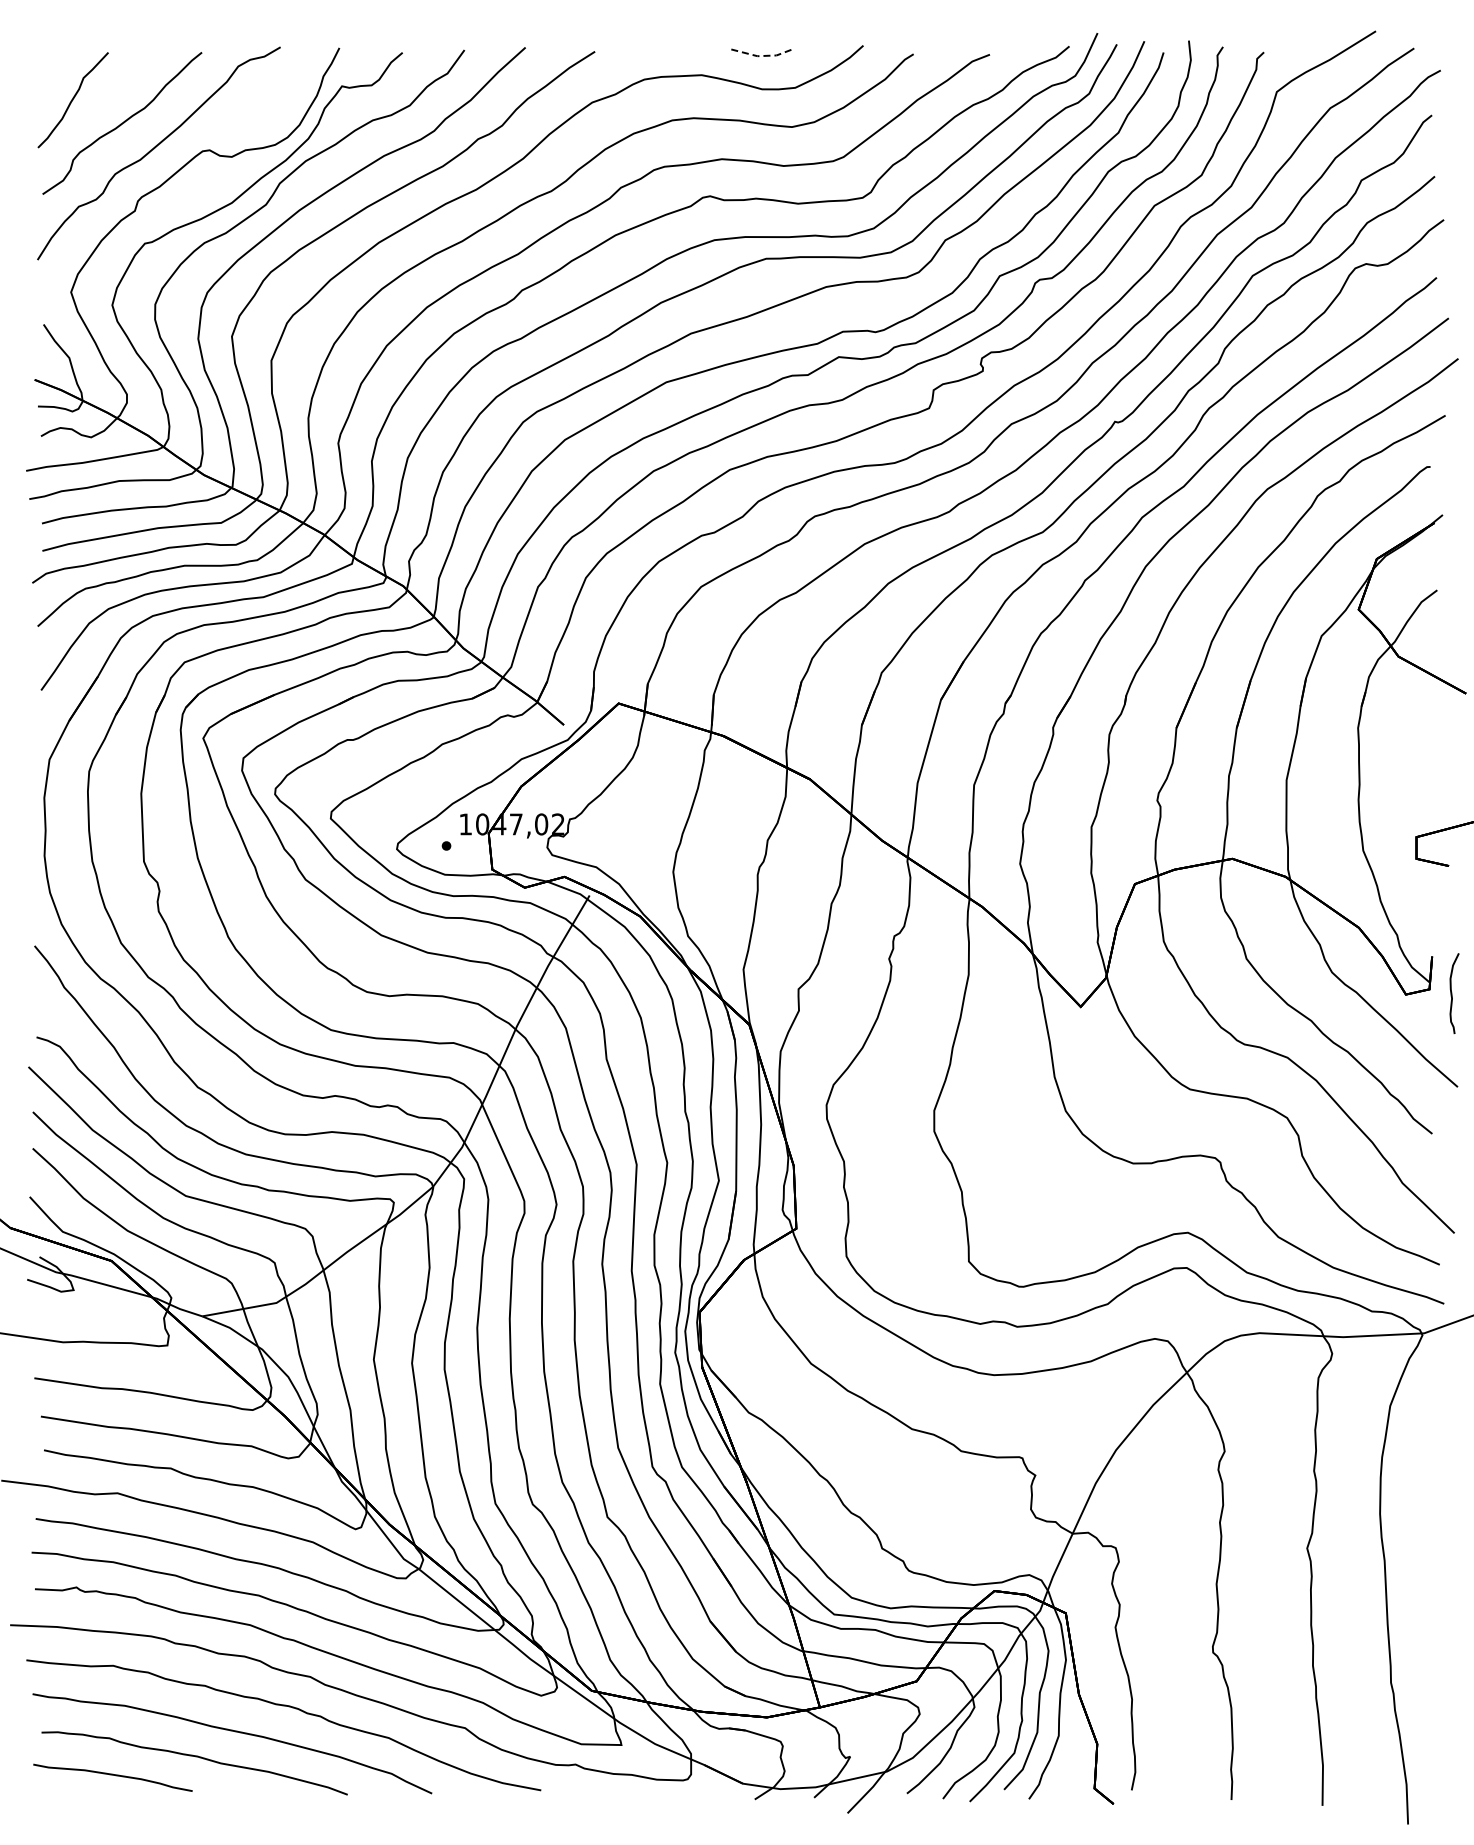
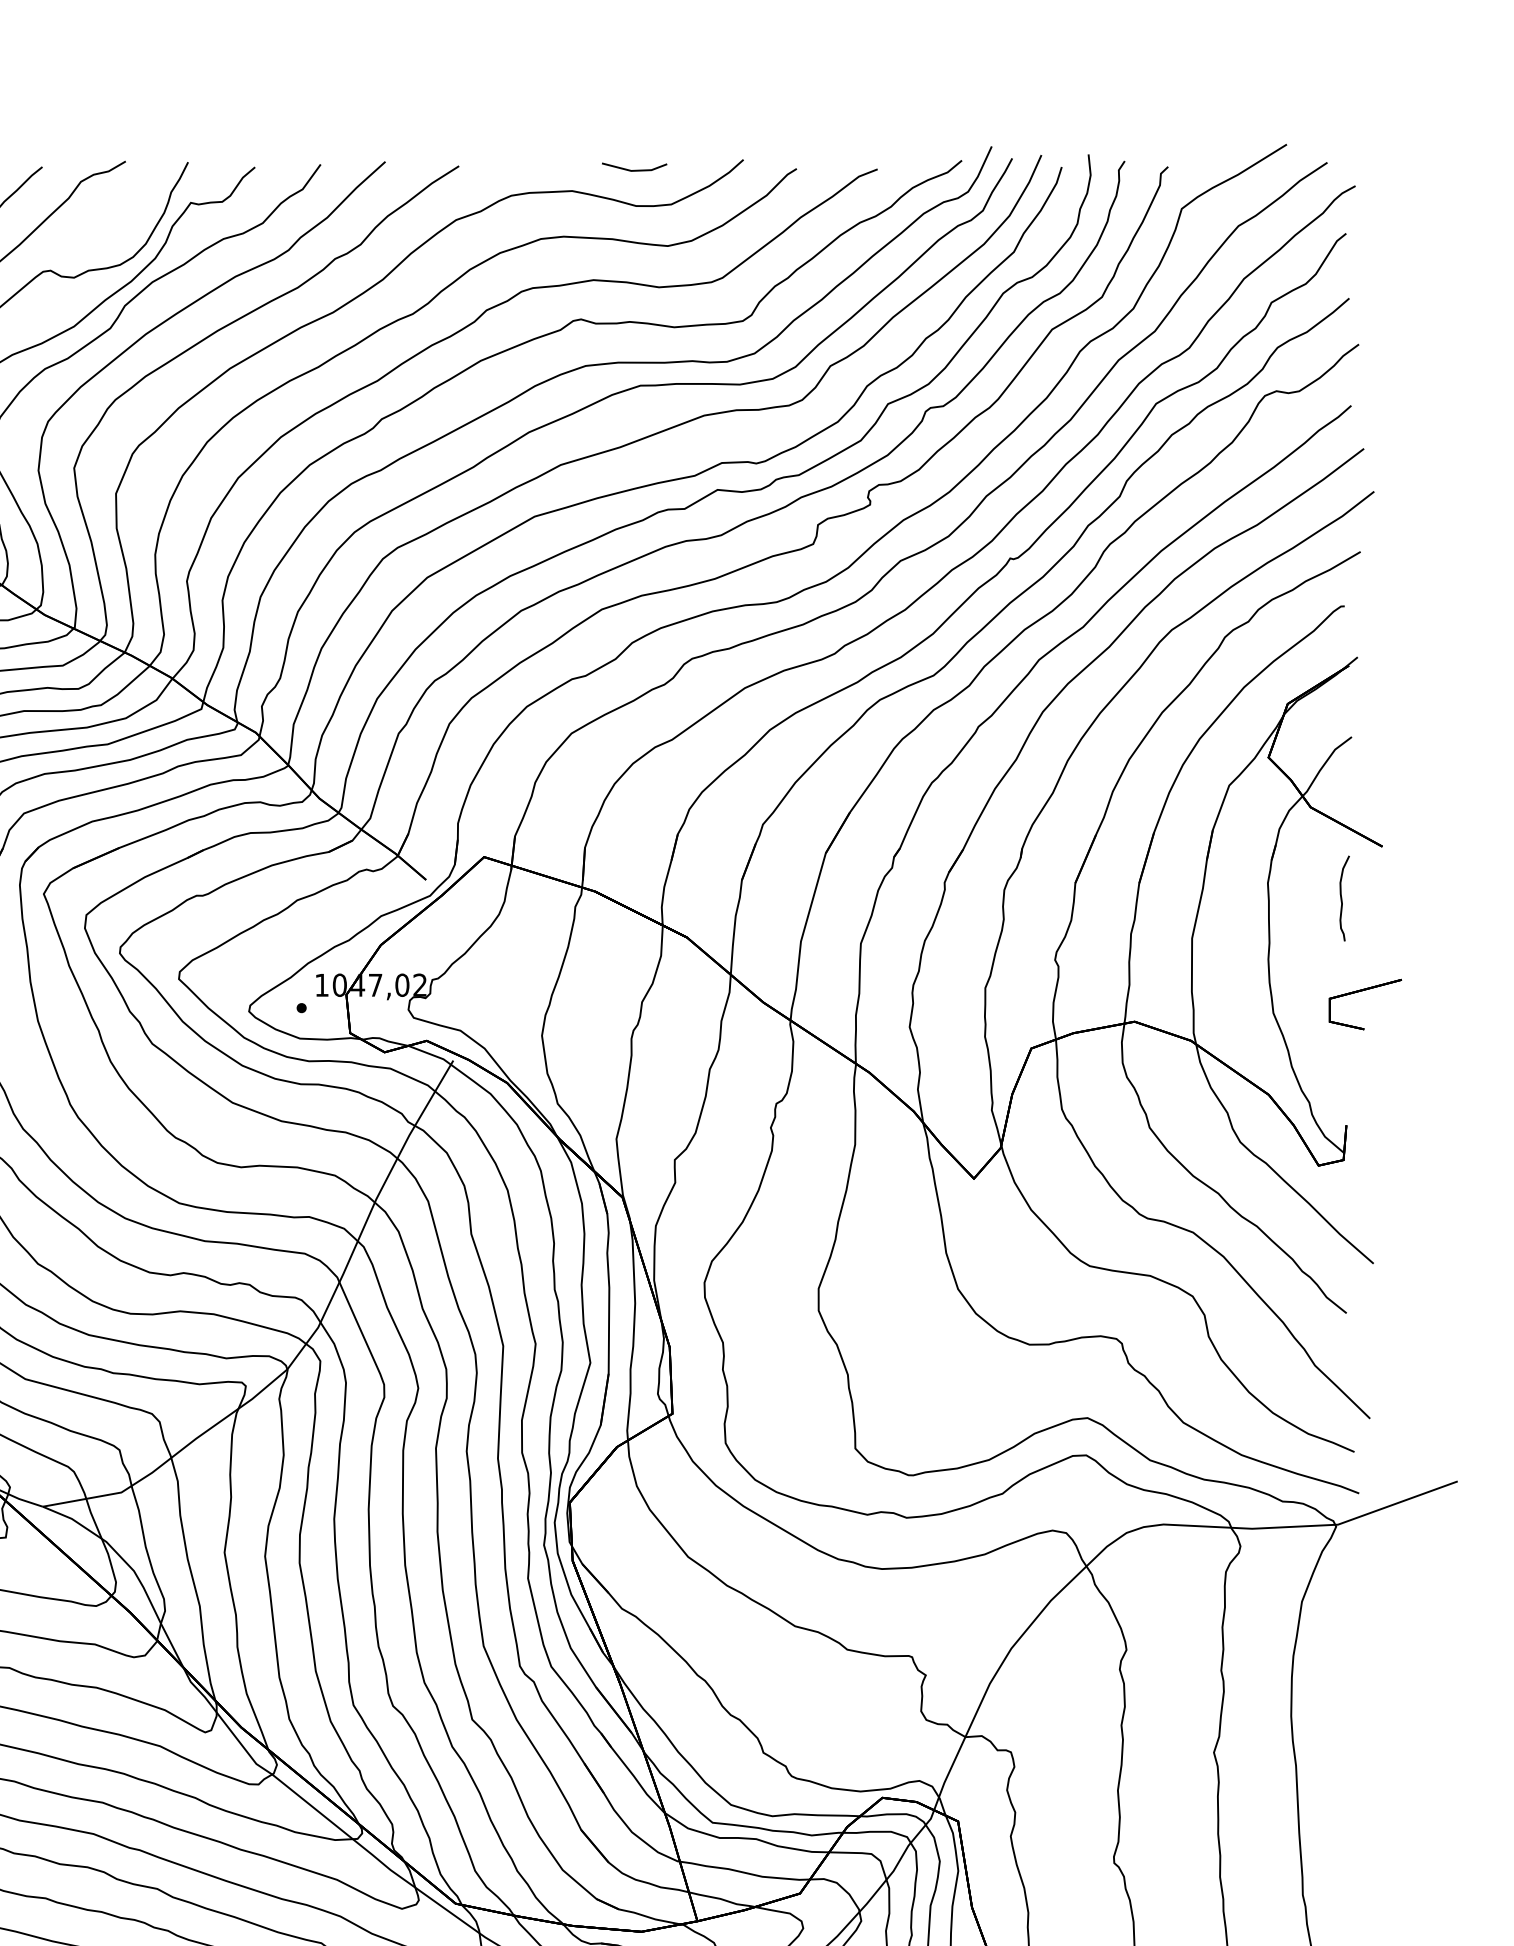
line: (760, 56) -> (634, 171), dashed -> solid
curve: (1452, 993) -> (1342, 898), moved

